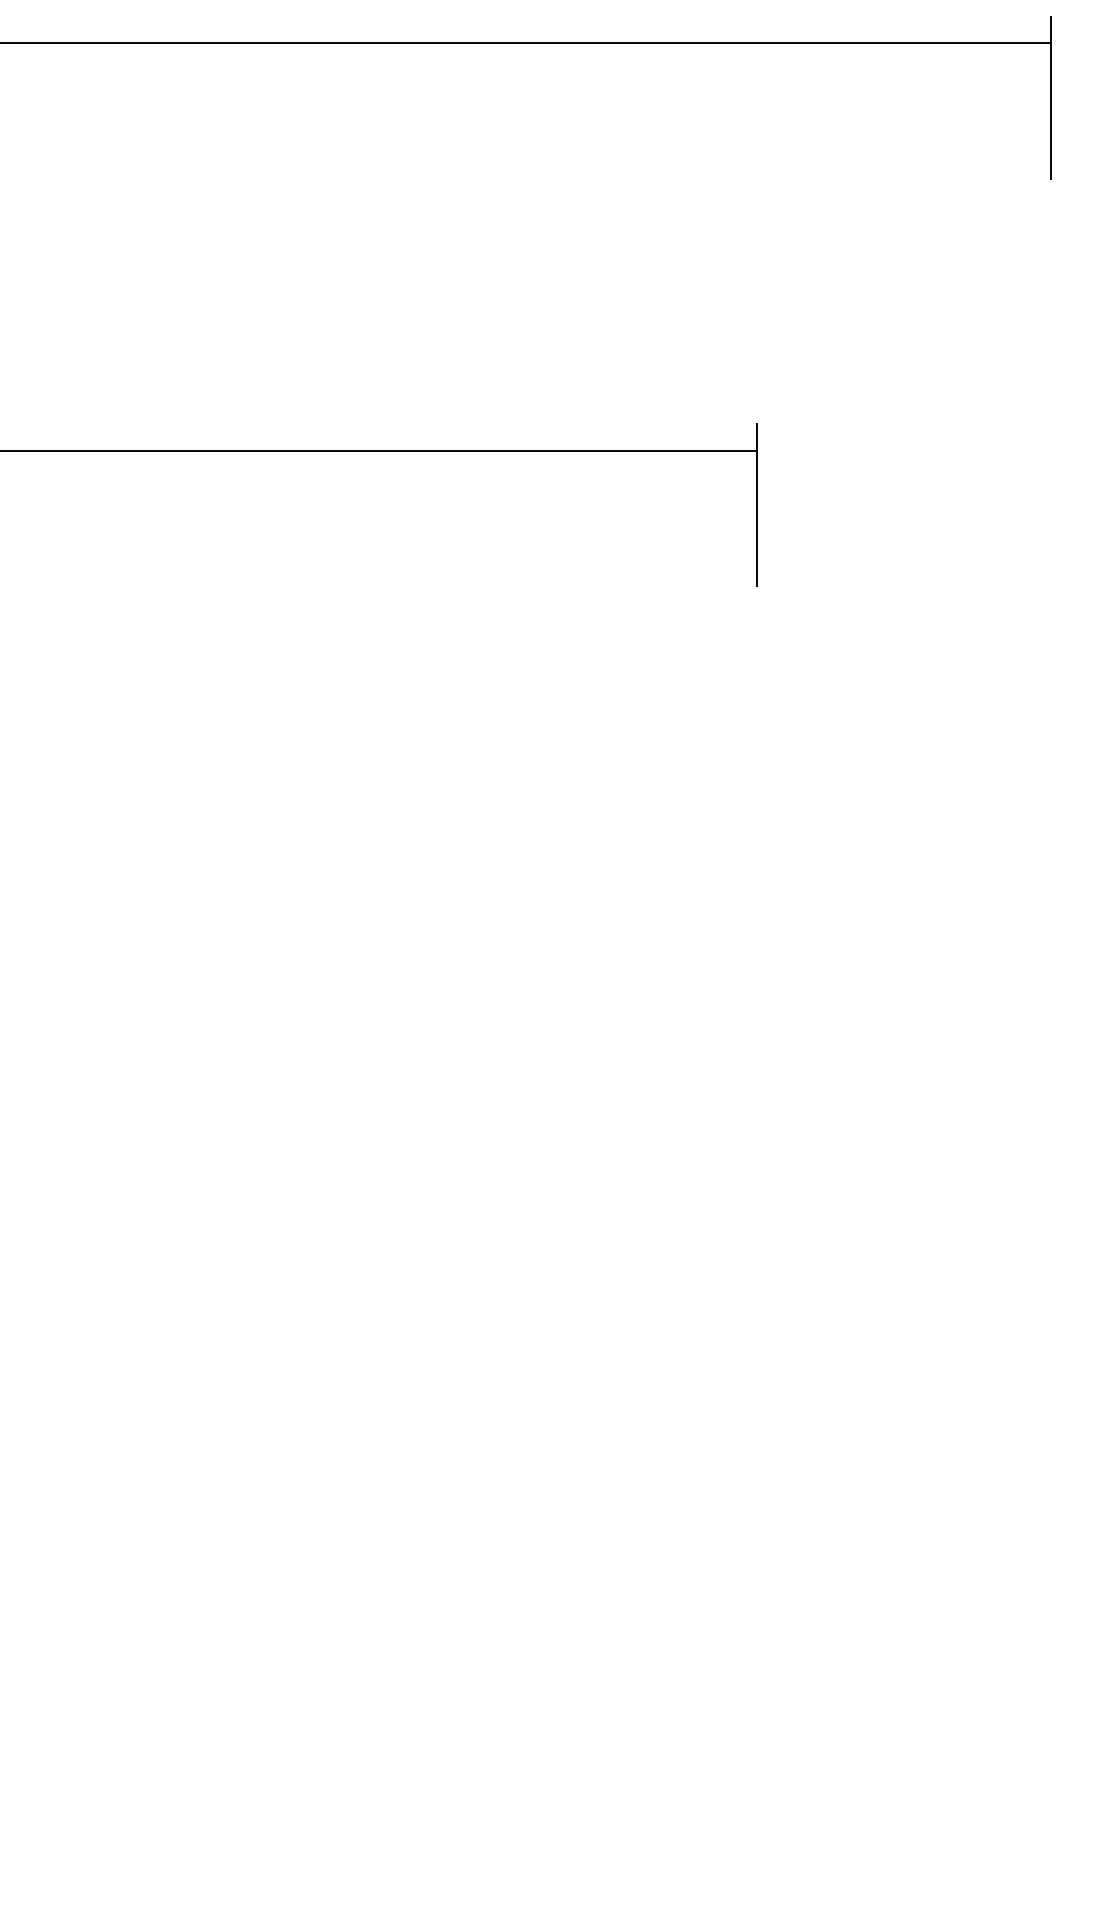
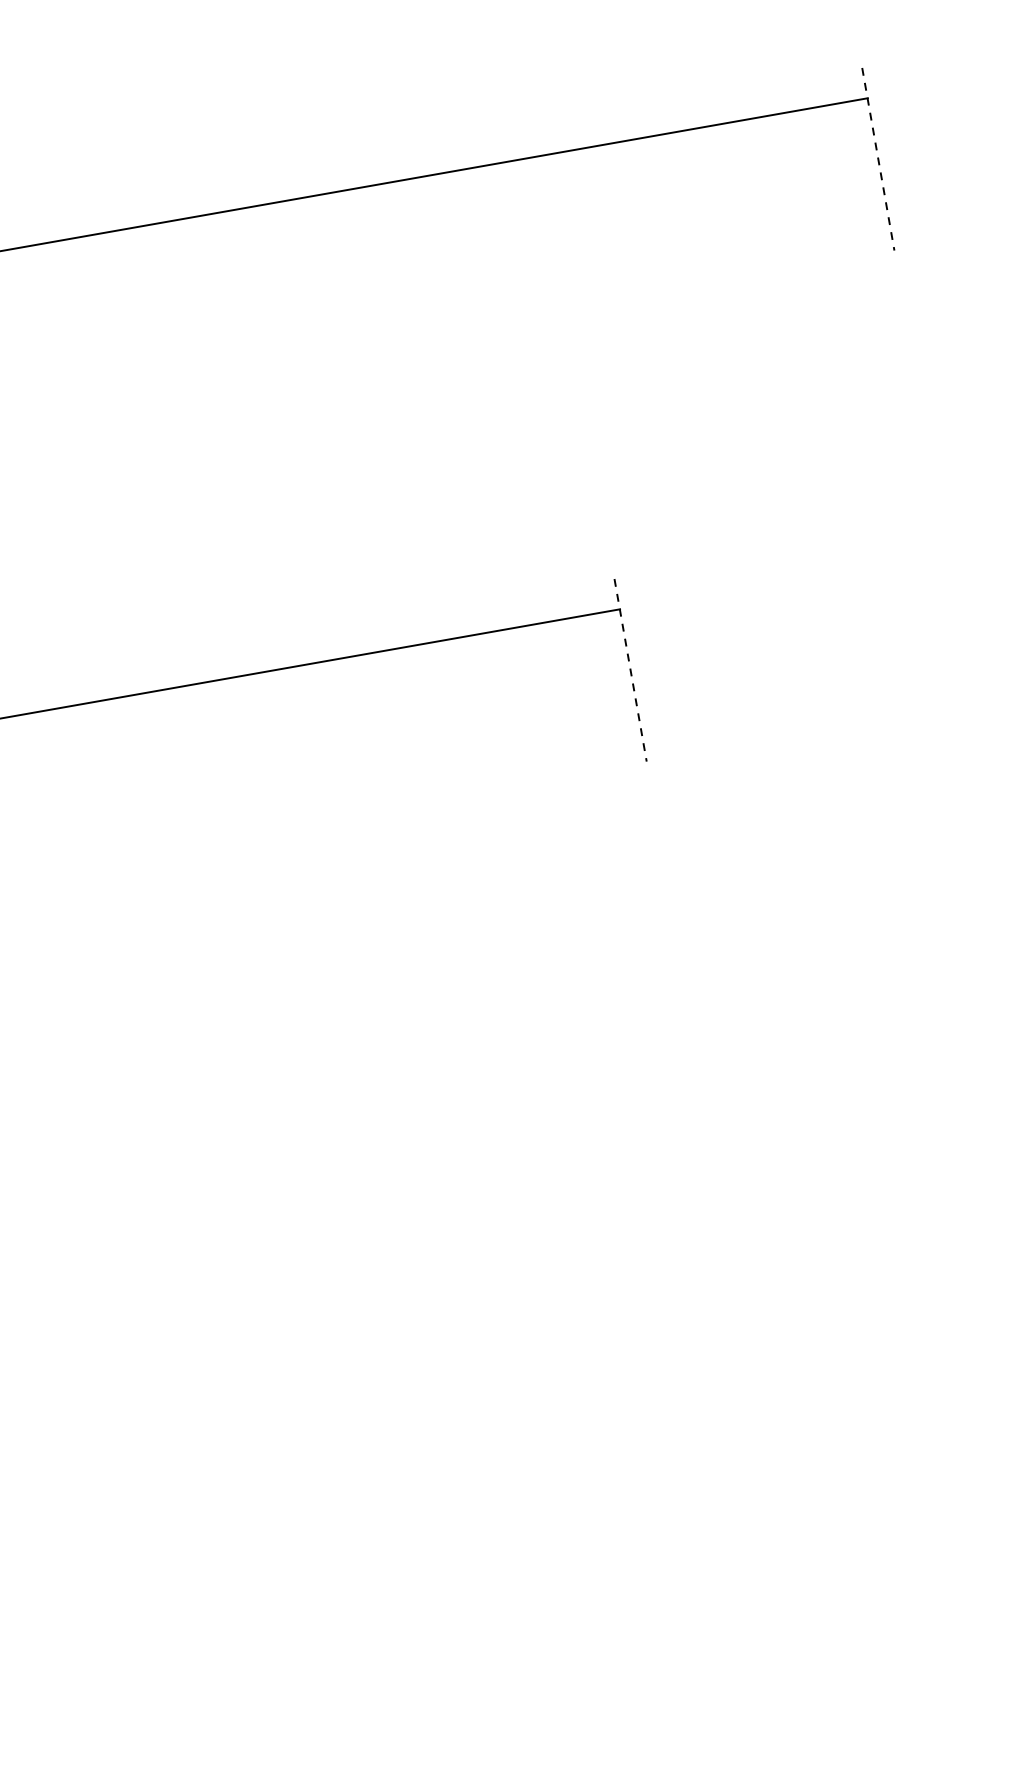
line: (1051, 98) -> (878, 159), solid -> dashed
line: (756, 505) -> (630, 670), solid -> dashed

